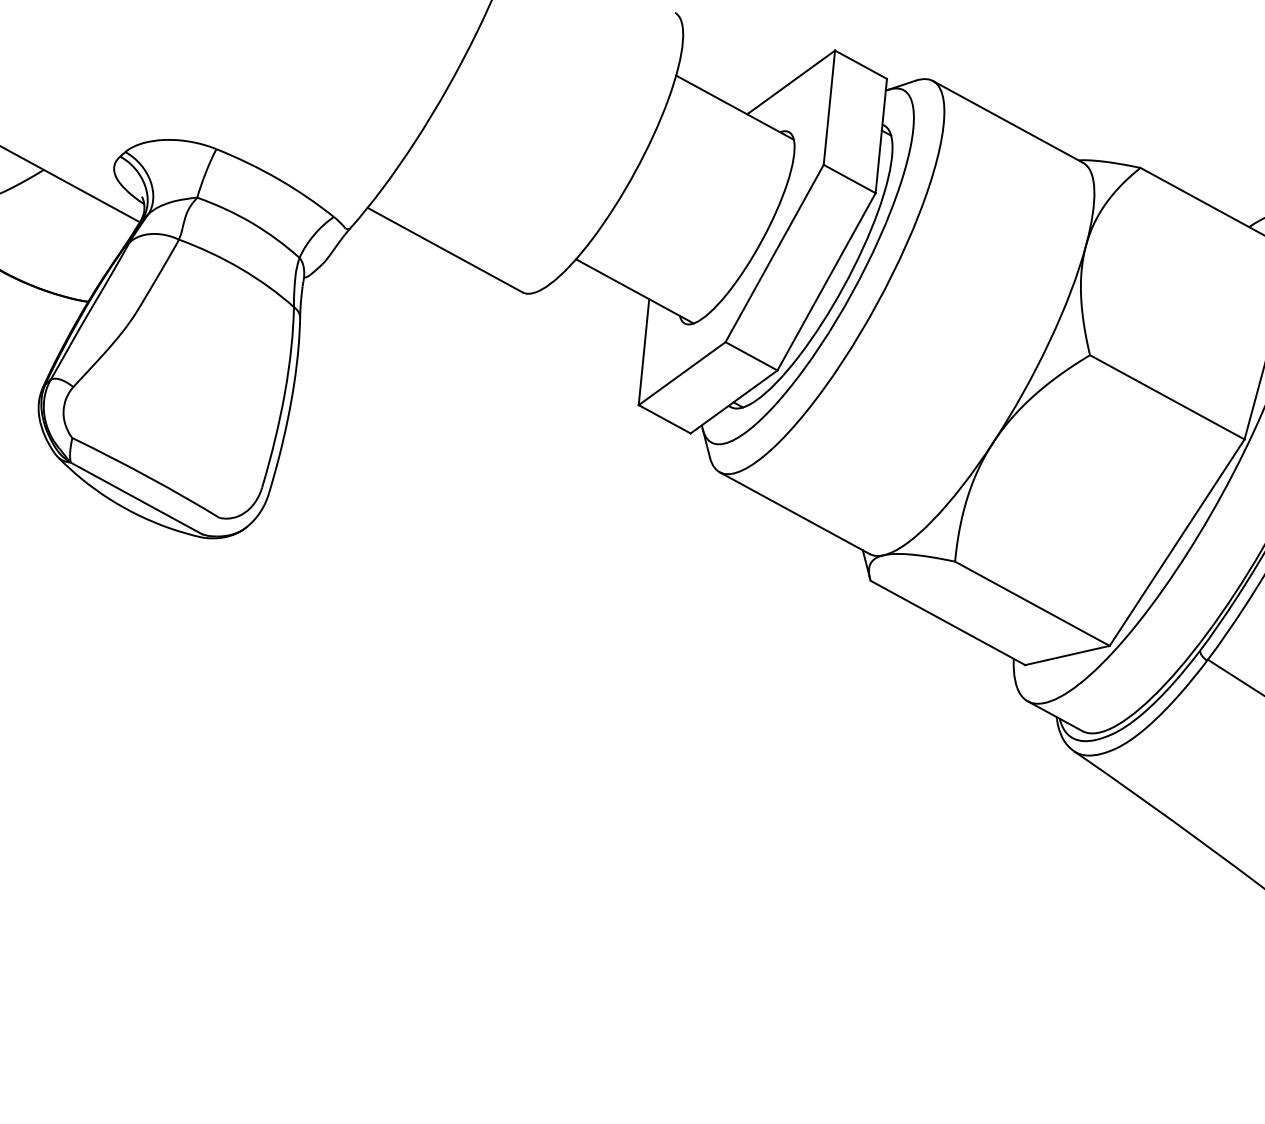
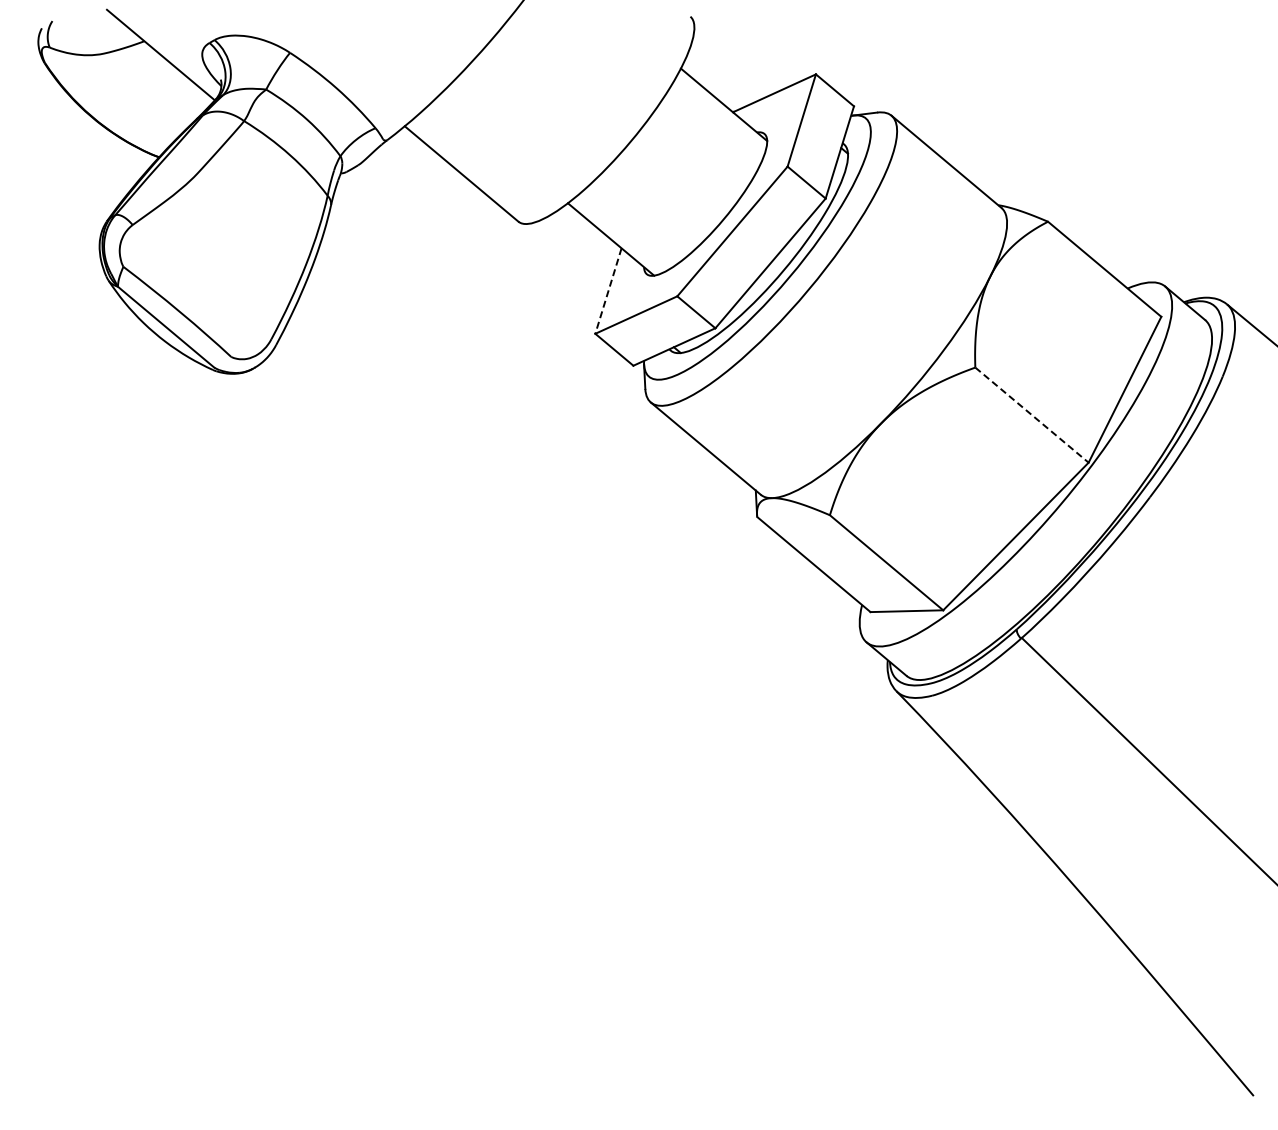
line: (644, 352) -> (608, 291), solid -> dashed
line: (1166, 397) -> (1031, 415), solid -> dashed

